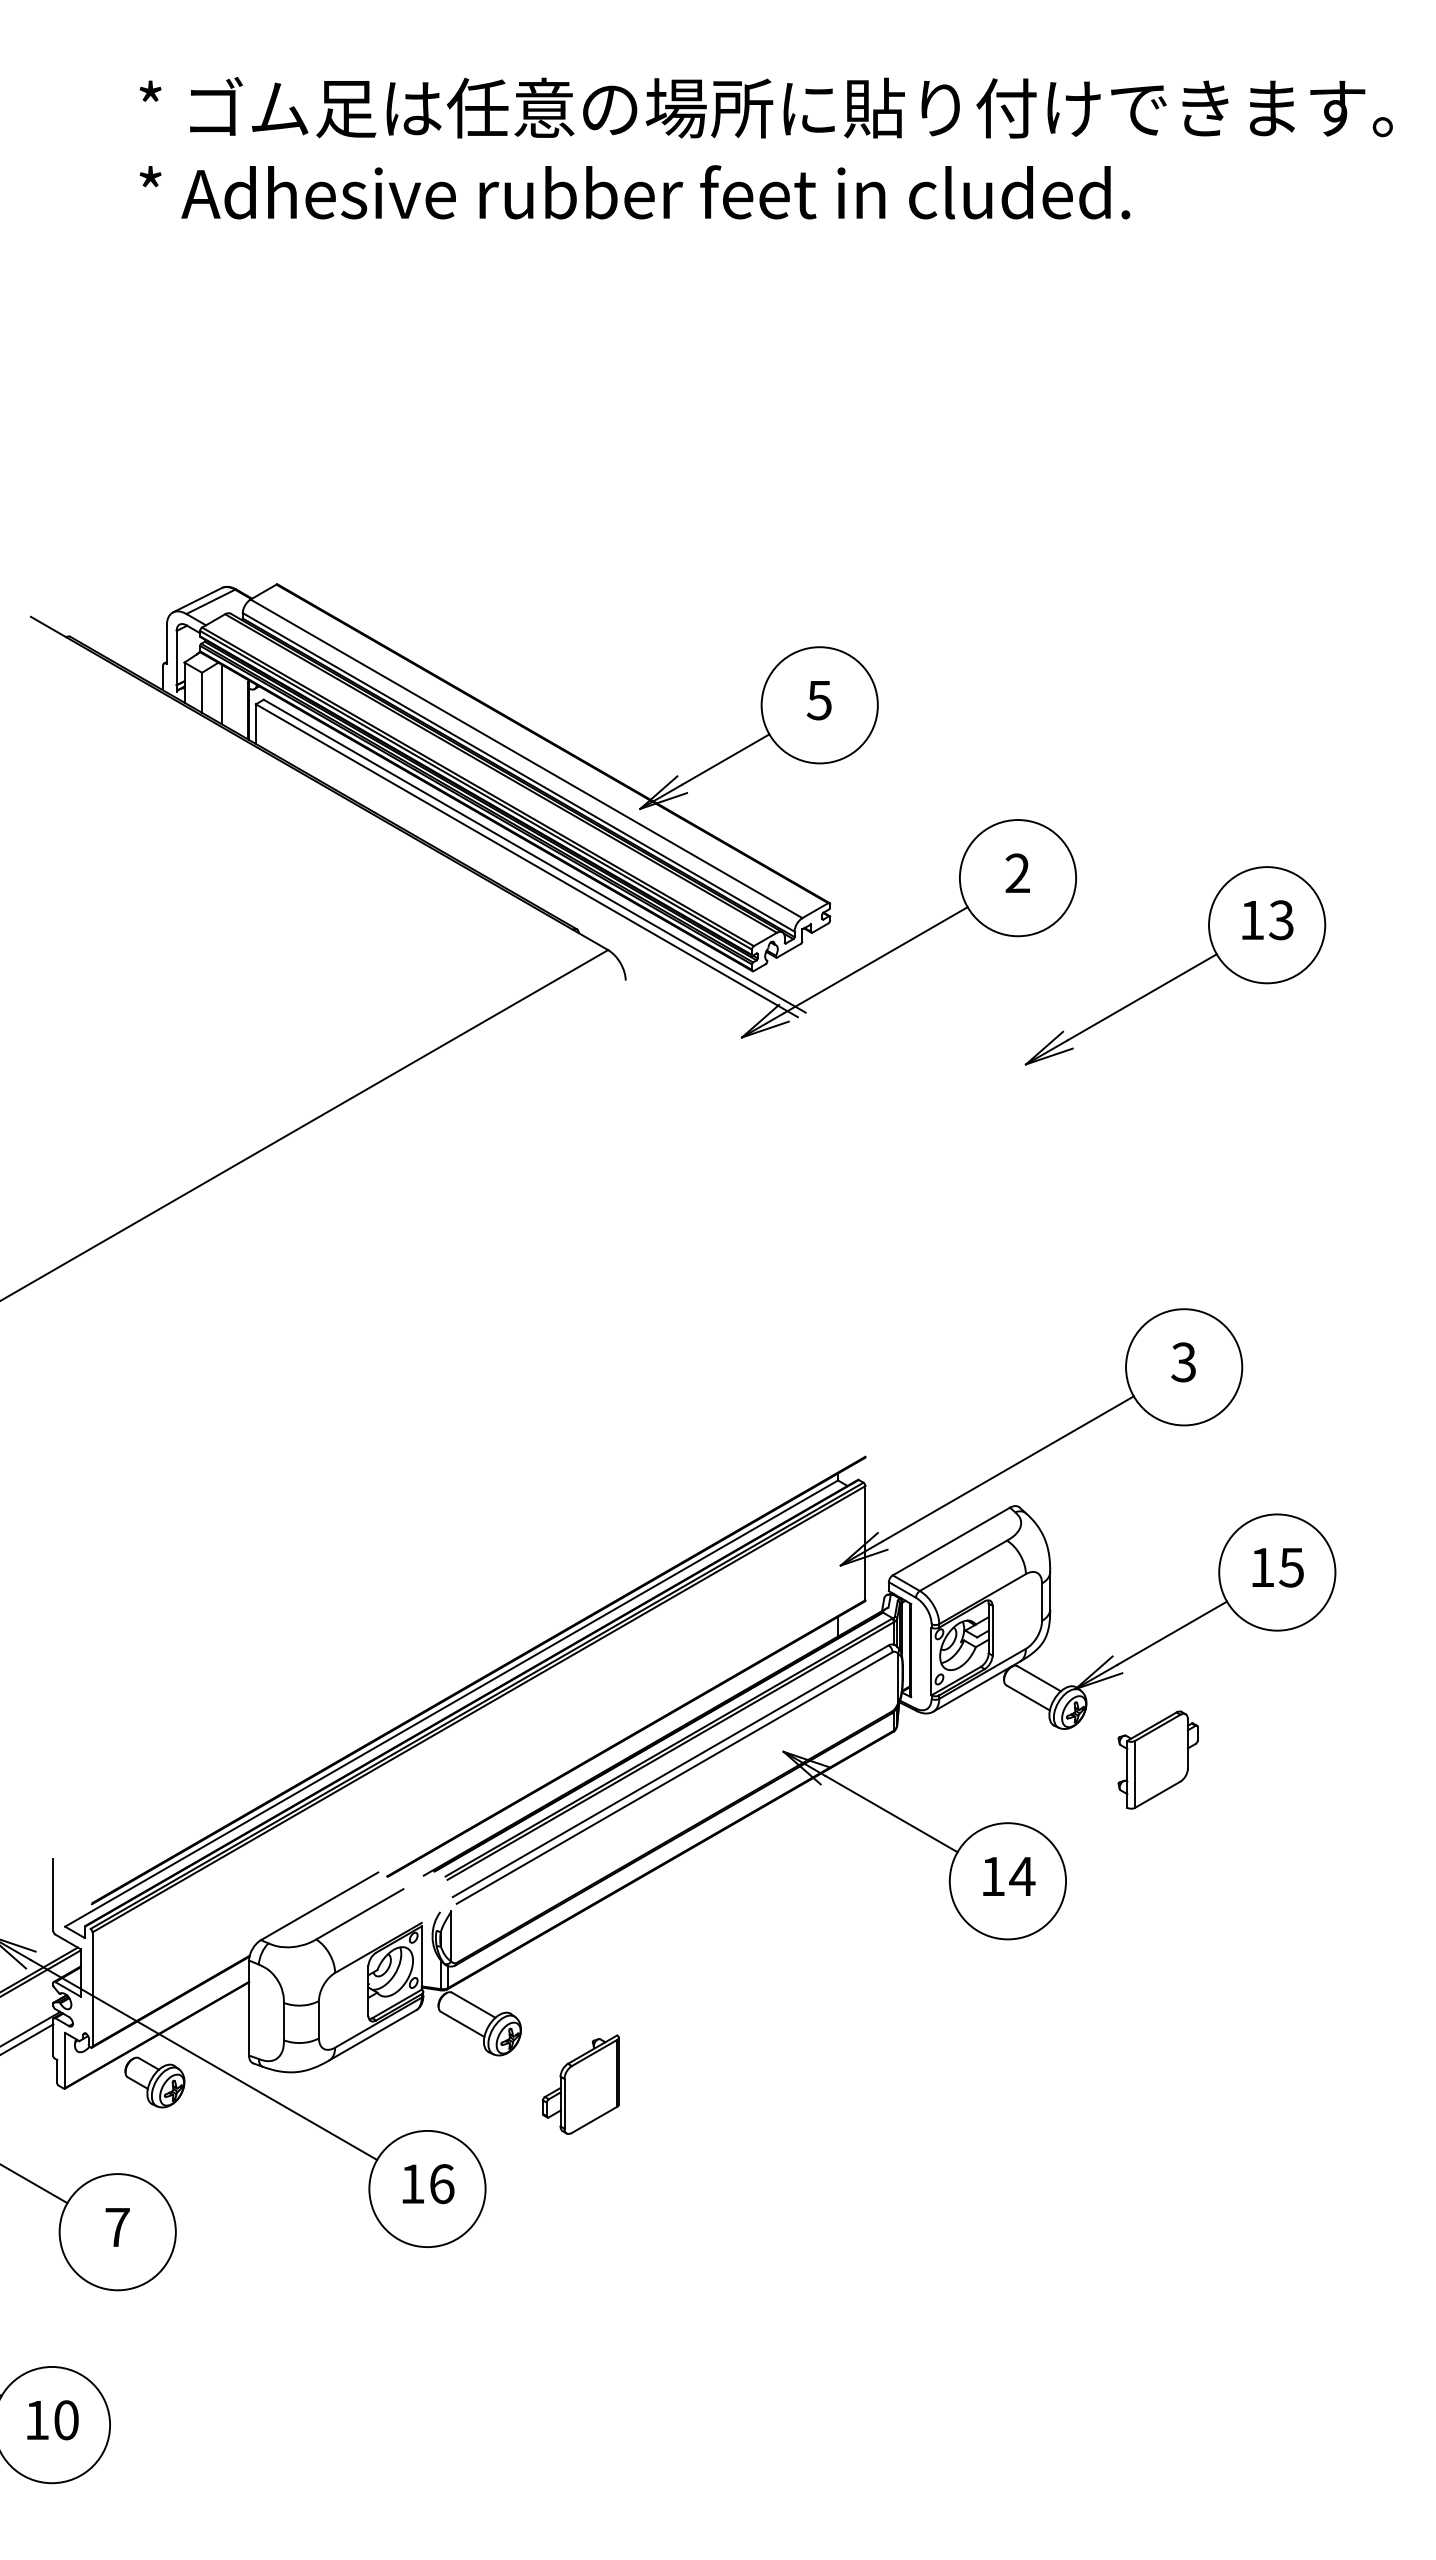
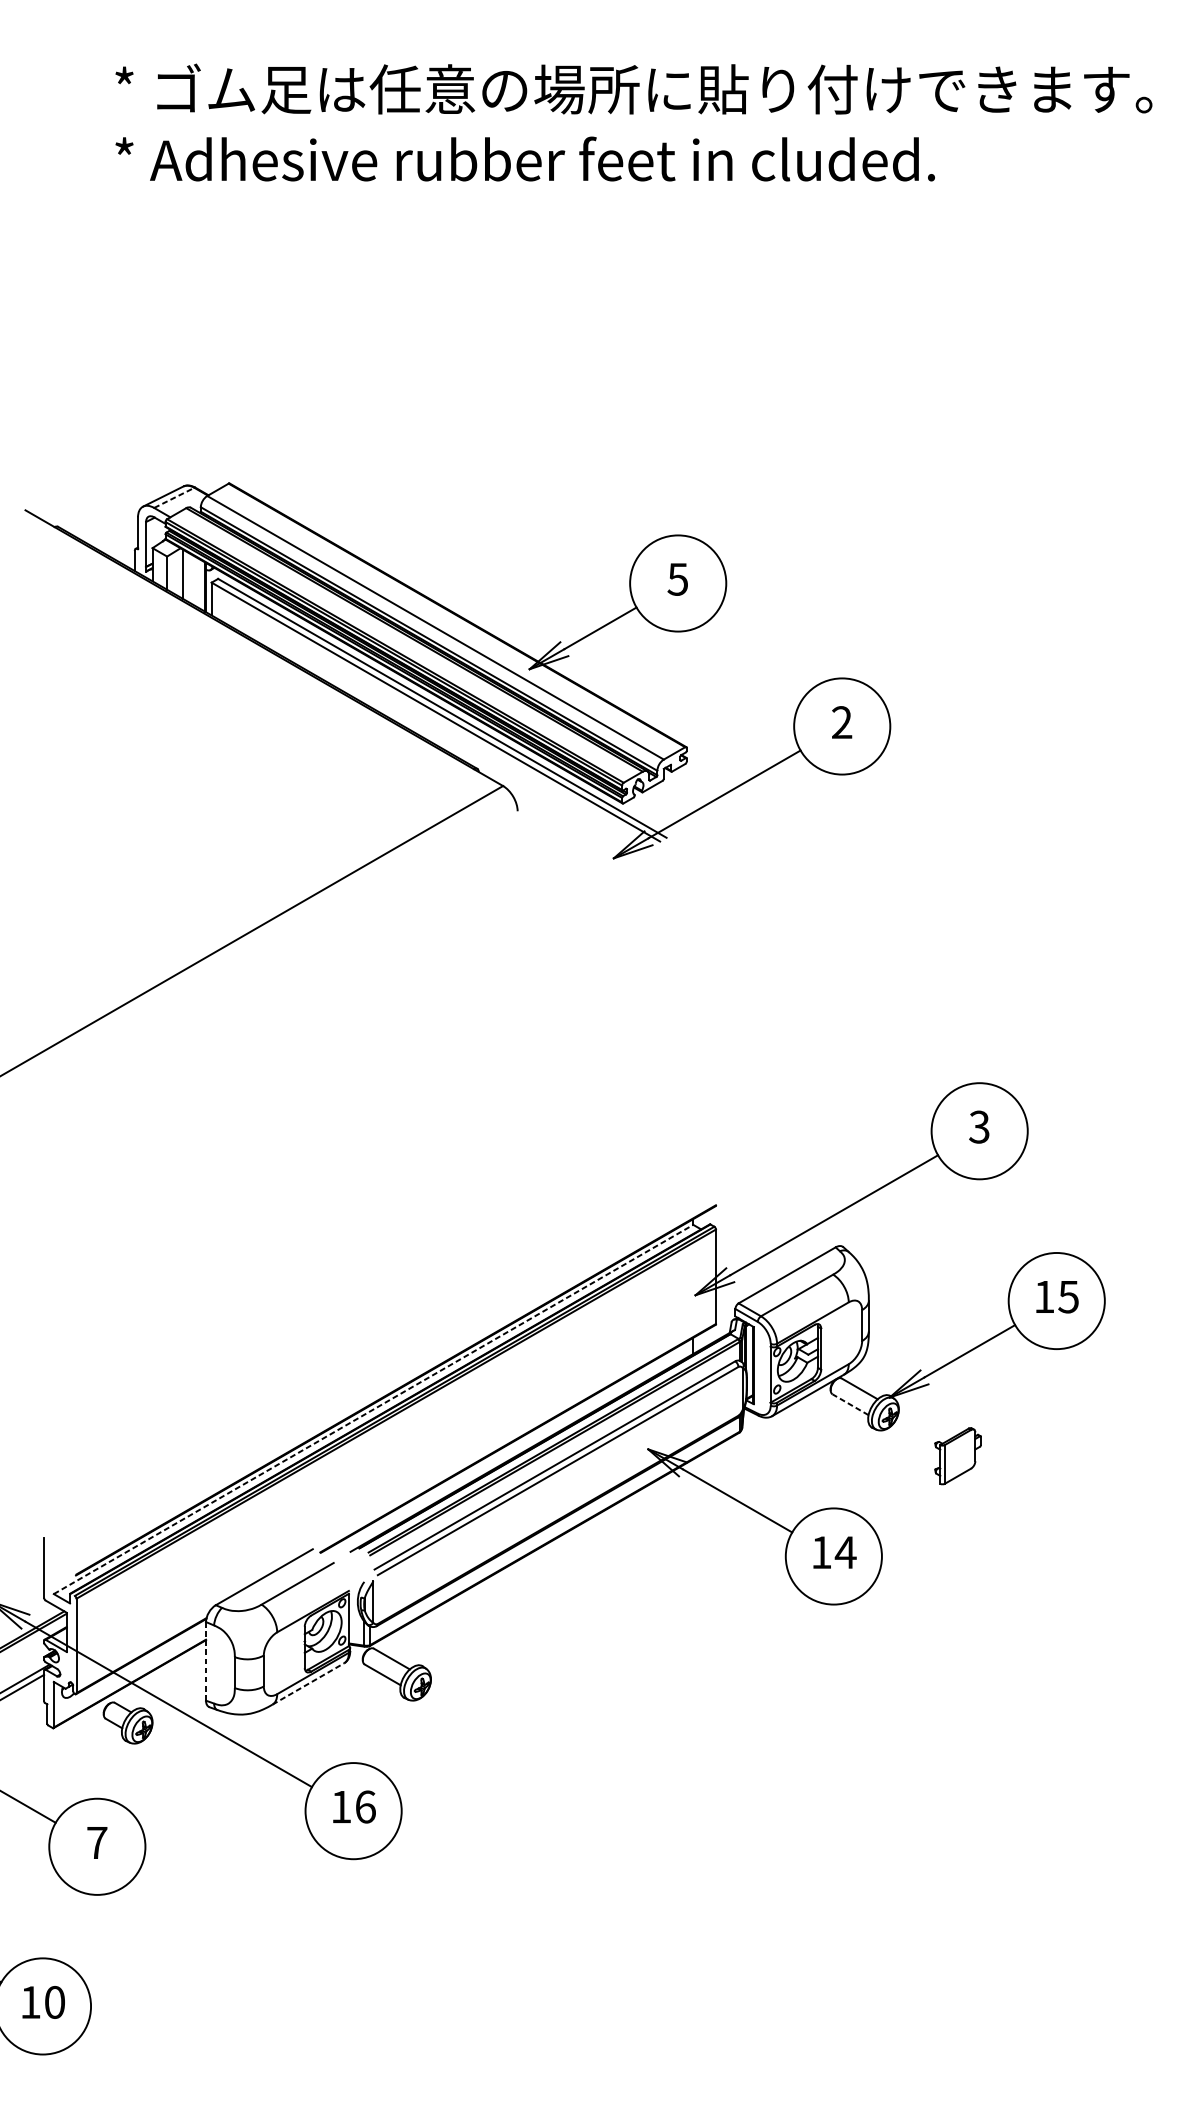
line: (211, 601) -> (174, 497), solid -> dashed
part: (1179, 974) -> (975, 806), removed
line: (1027, 1697) -> (850, 1404), solid -> dashed
line: (452, 1703) -> (374, 1409), solid -> dashed
part: (1157, 1759) -> (957, 1455), size x0.7
line: (249, 2008) -> (206, 1661), solid -> dashed
line: (373, 2035) -> (308, 1684), solid -> dashed
part: (580, 2084) -> (480, 1724), removed

